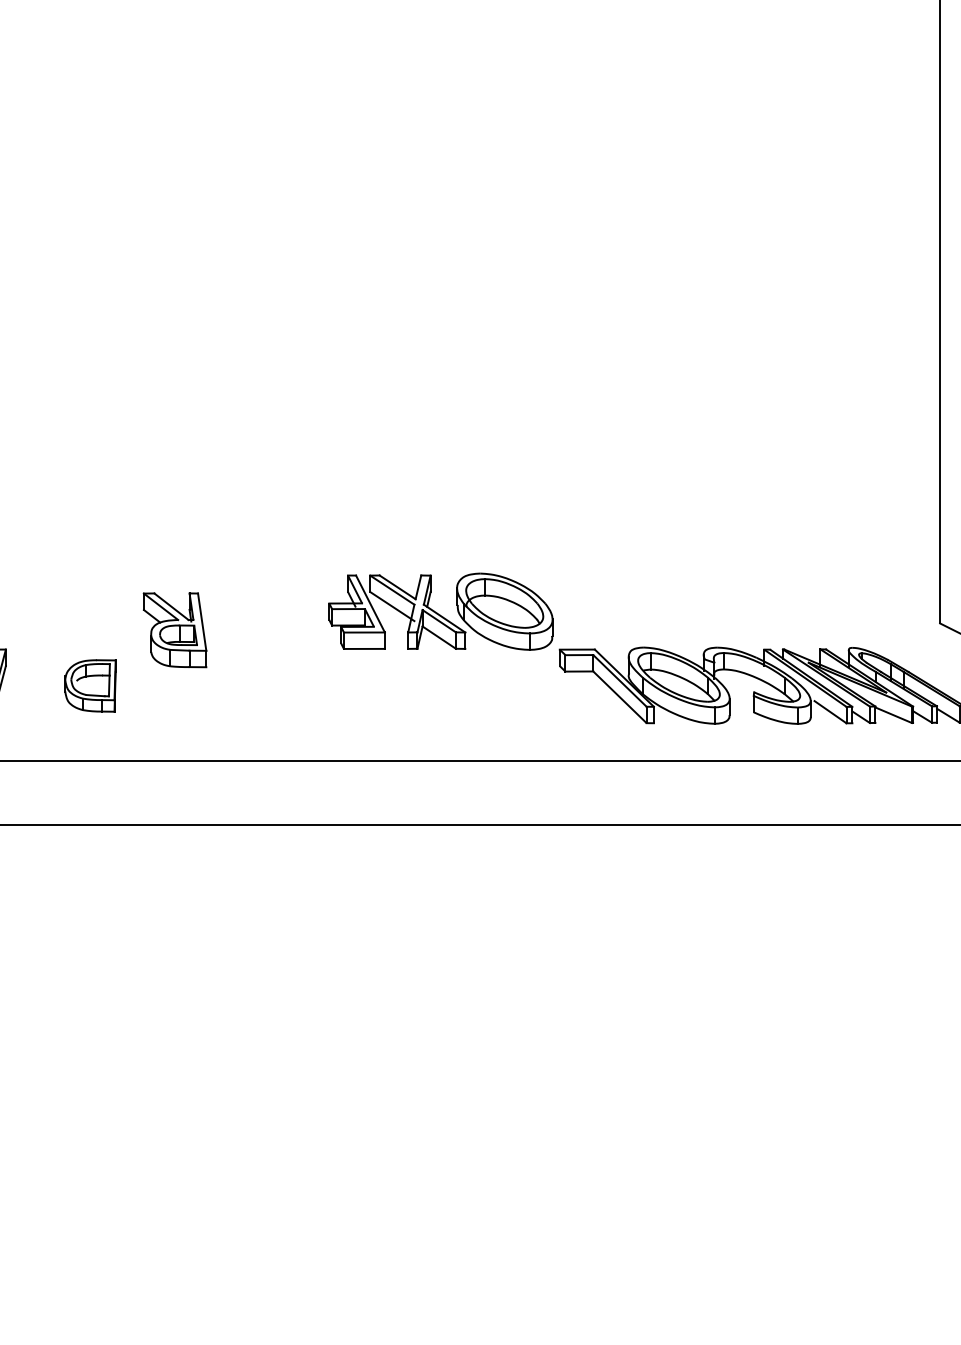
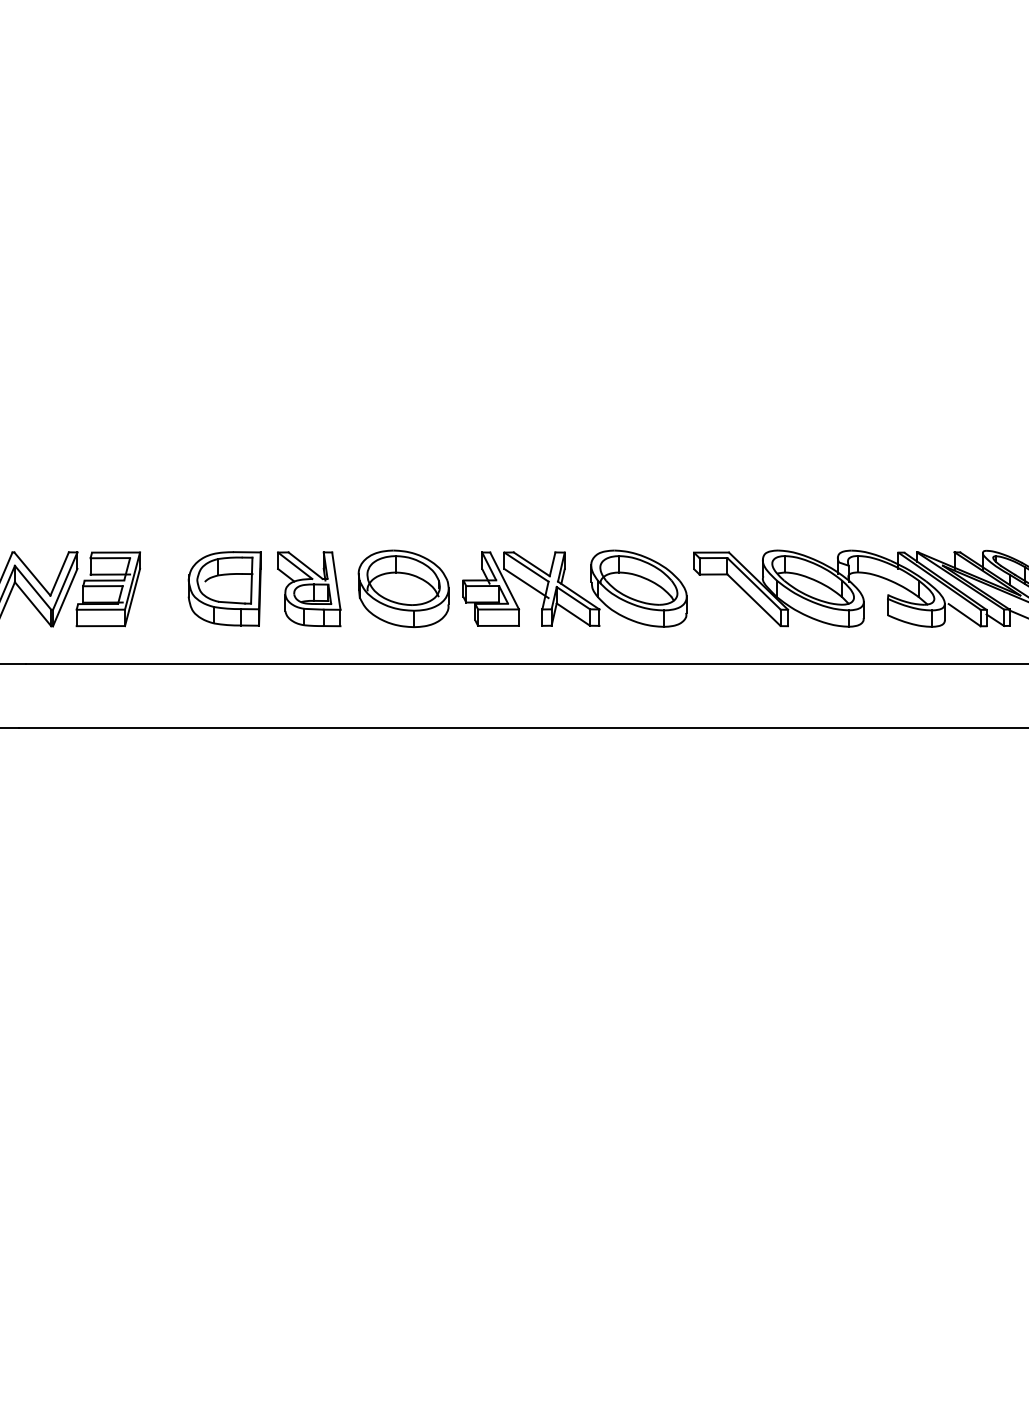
part: (440, 611) -> (574, 588), moved
part: (175, 630) -> (309, 589), moved
part: (90, 685) -> (224, 588), size x1.43
part: (269, 685) -> (403, 588), added

